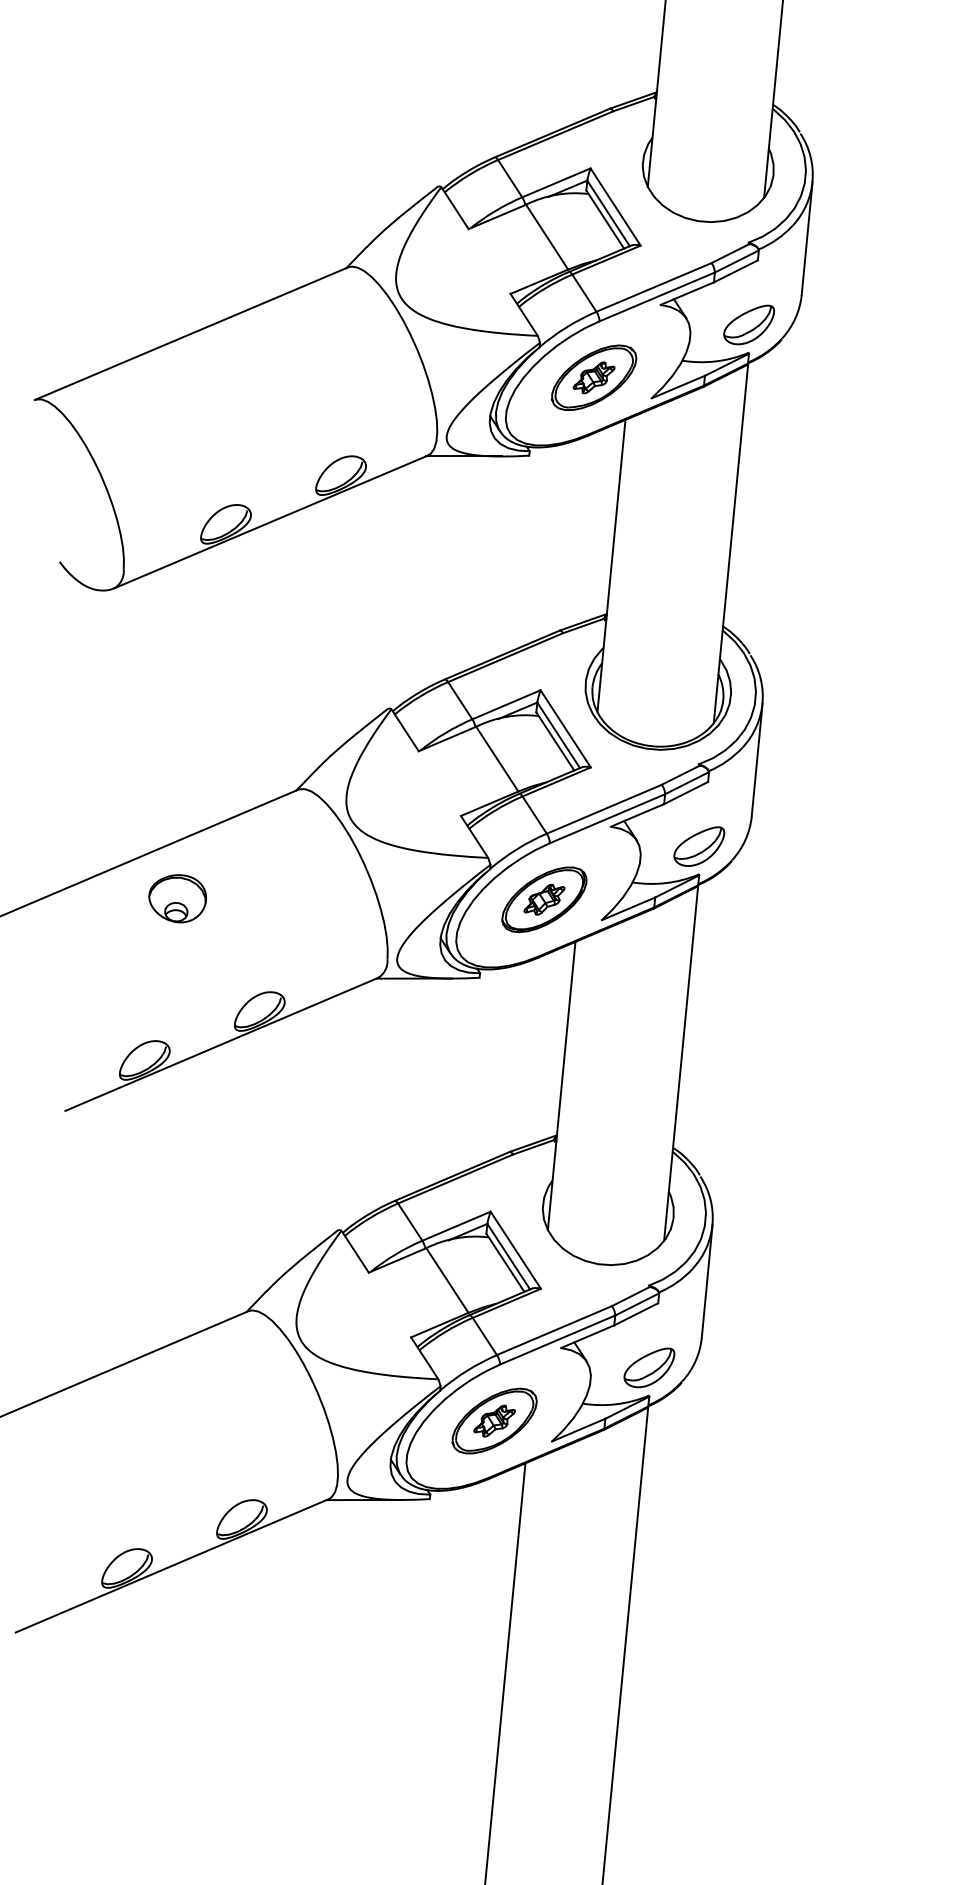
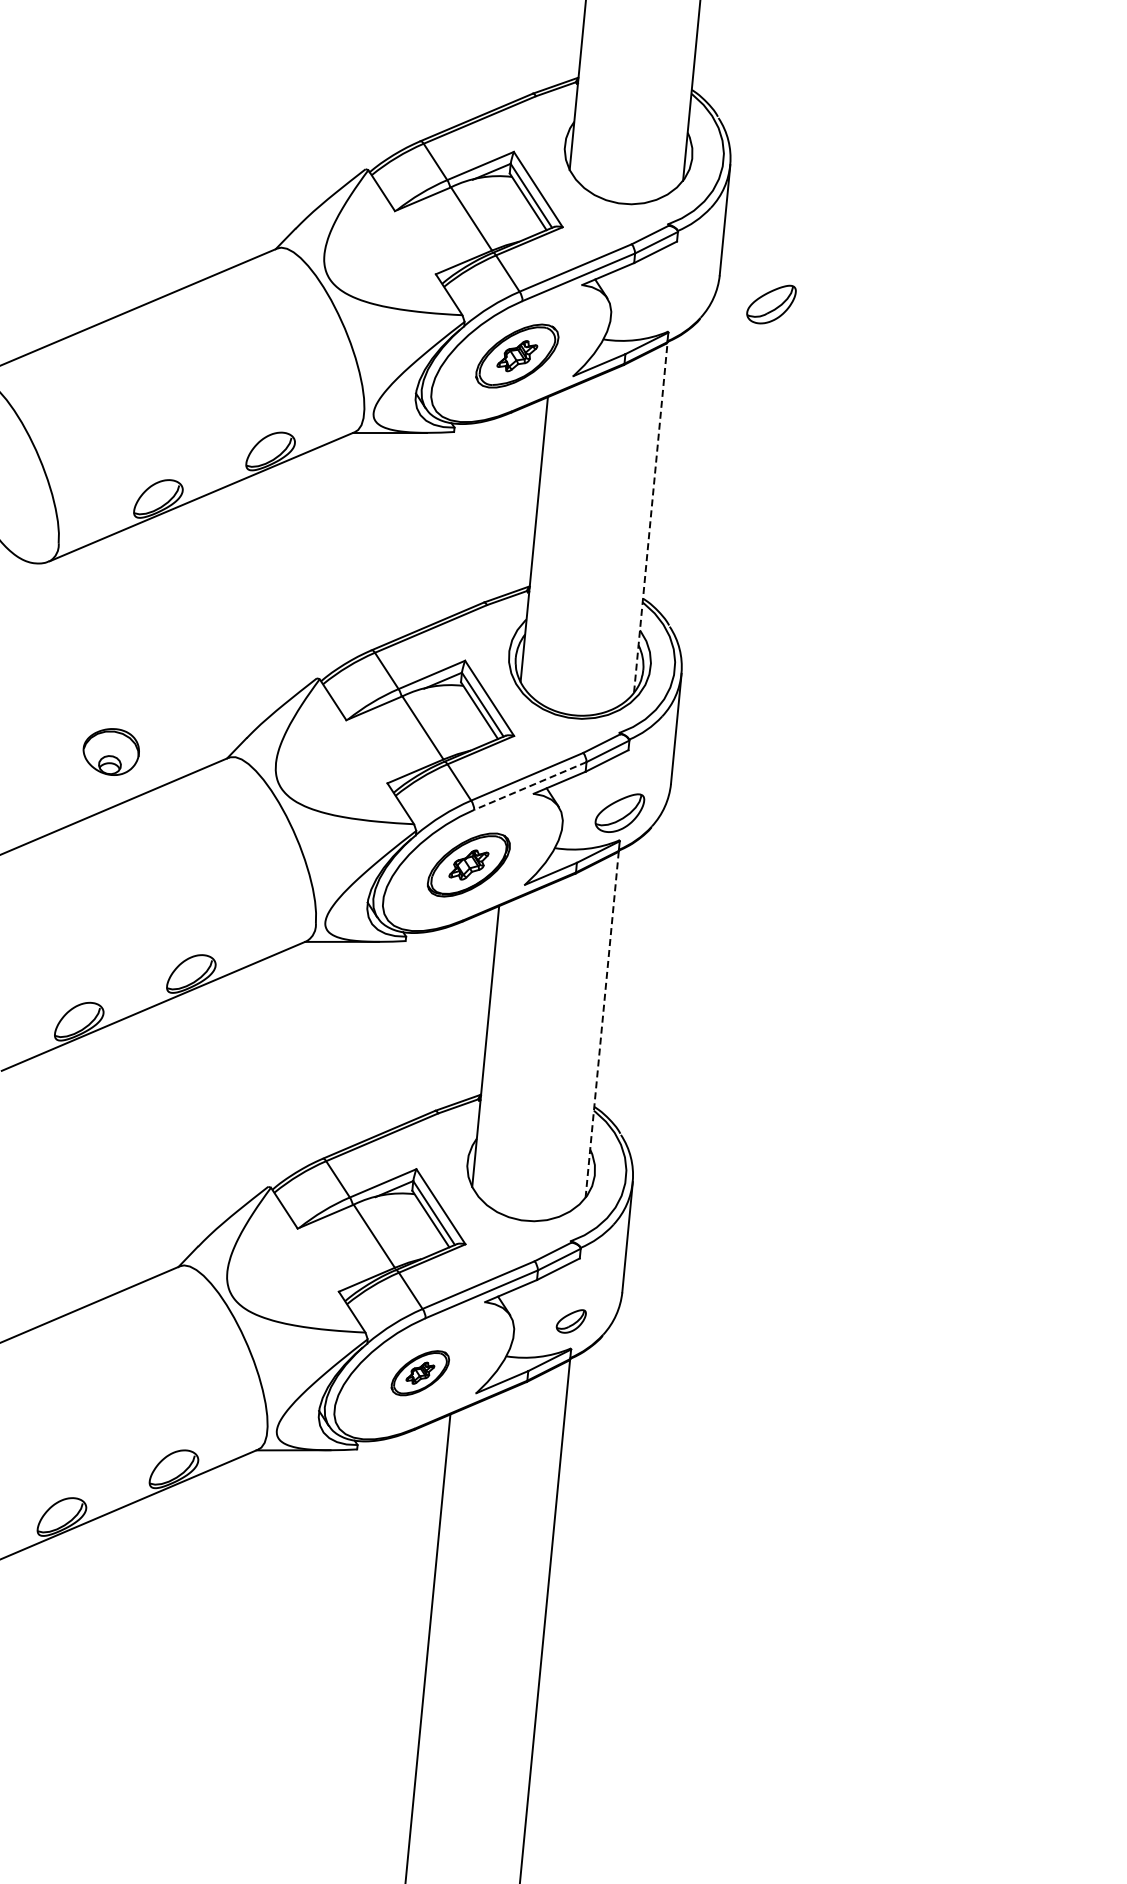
part: (749, 324) -> (771, 304), moved
line: (730, 542) -> (650, 516), solid -> dashed
line: (606, 819) -> (529, 786), solid -> dashed
part: (176, 898) -> (110, 751), moved
line: (681, 1062) -> (602, 1023), solid -> dashed
part: (649, 1367) -> (571, 1321), size x0.6
part: (494, 1420) -> (420, 1372), size x0.7

